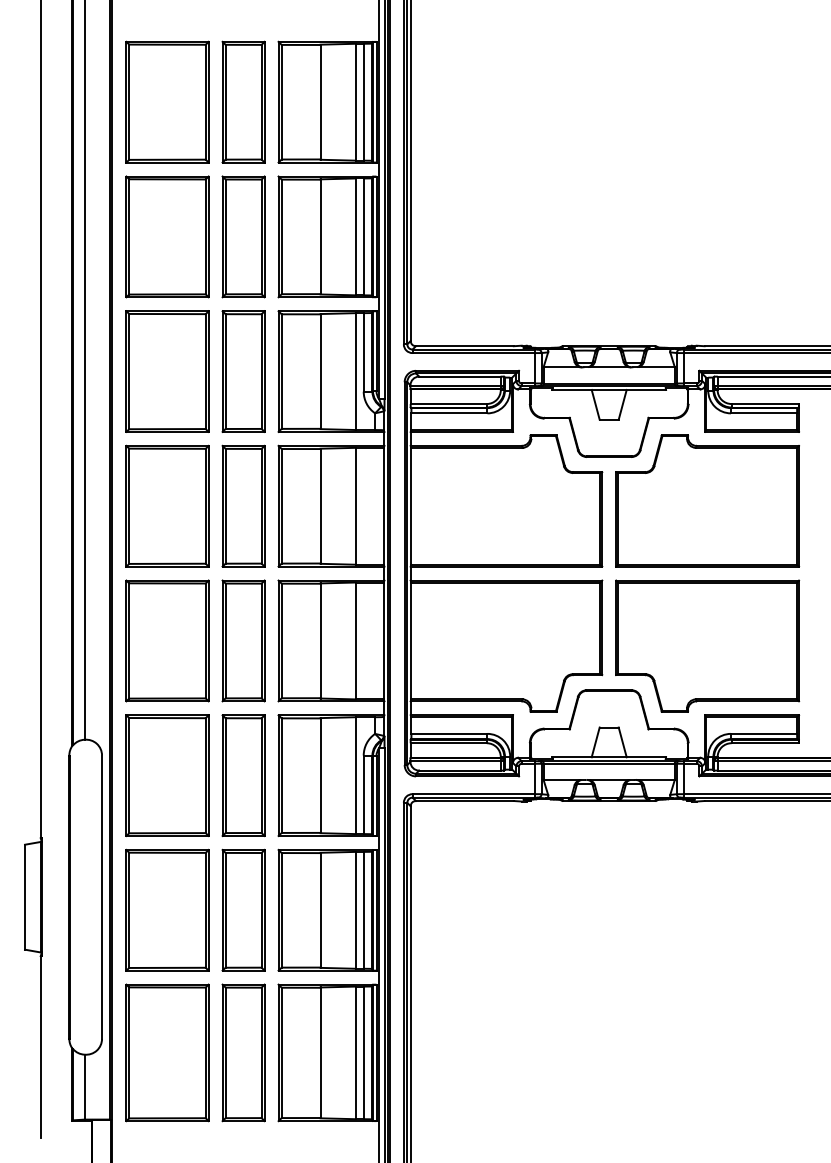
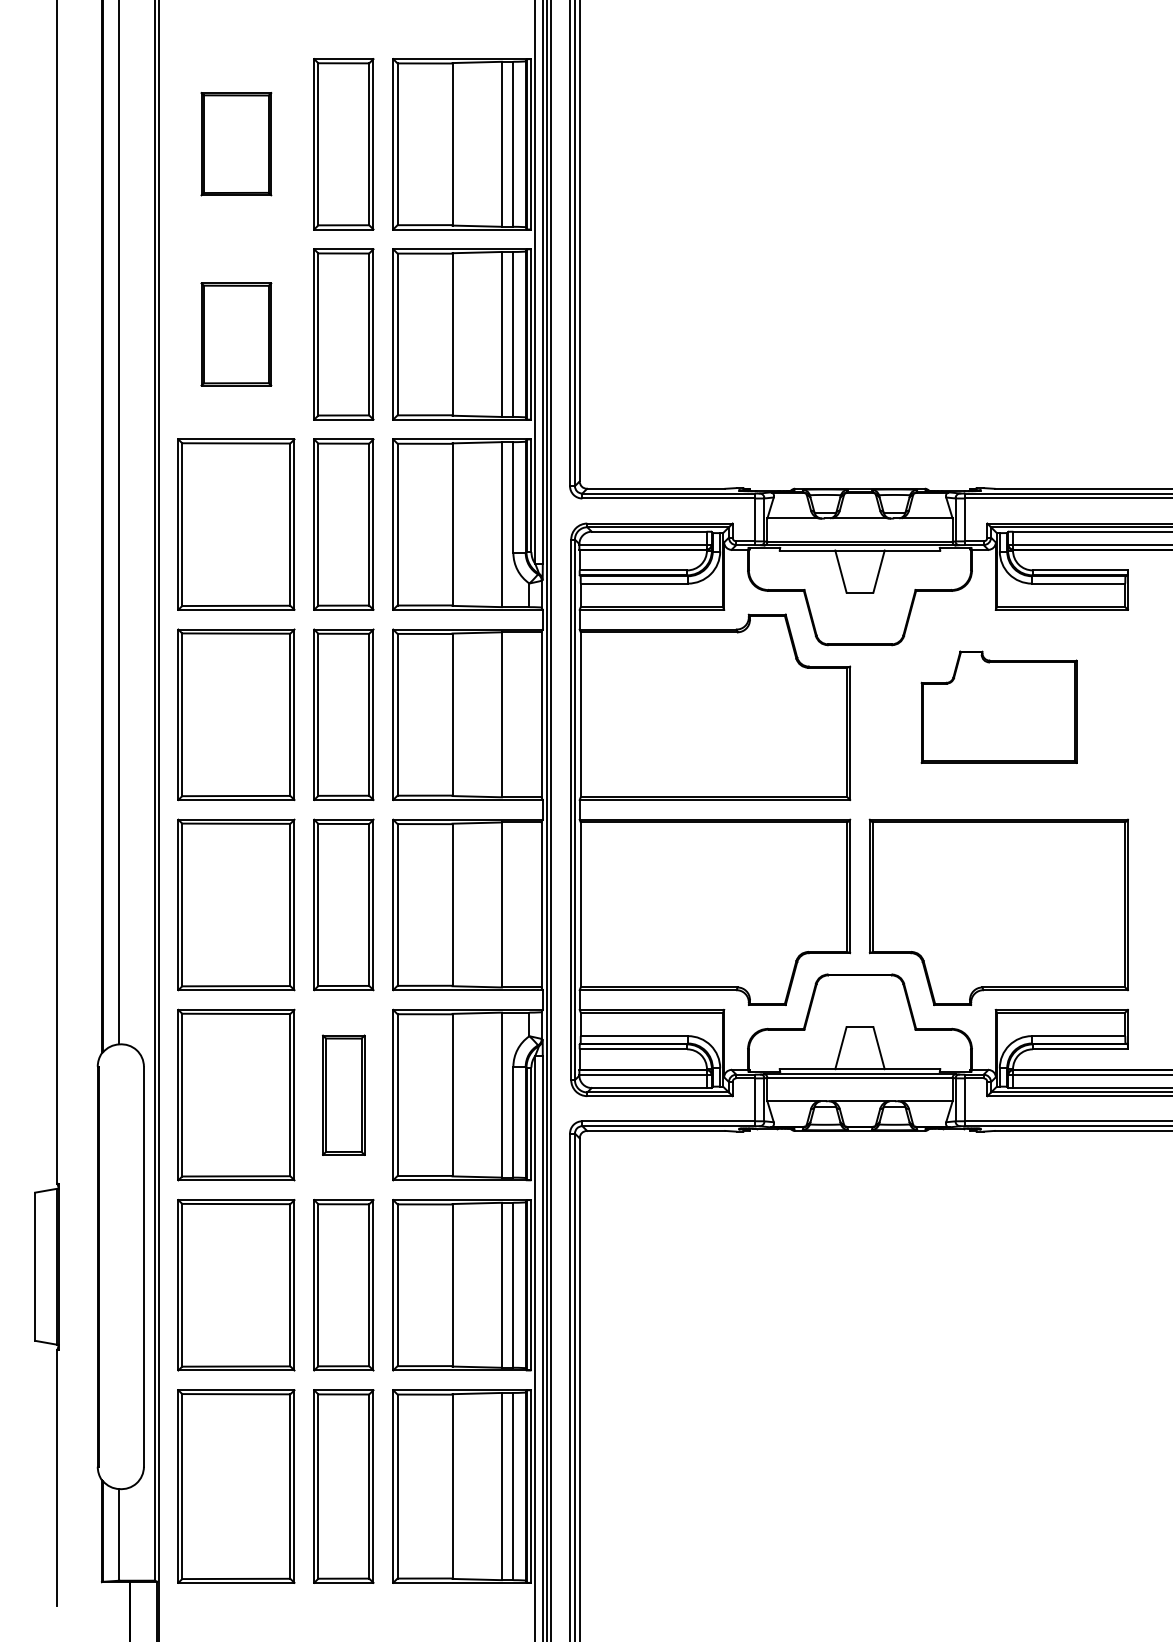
part: (167, 101) -> (236, 143), size x0.6
part: (167, 236) -> (236, 333), size x0.6
part: (707, 500) -> (998, 706), size x0.6
part: (243, 775) -> (343, 1094), size x0.7

